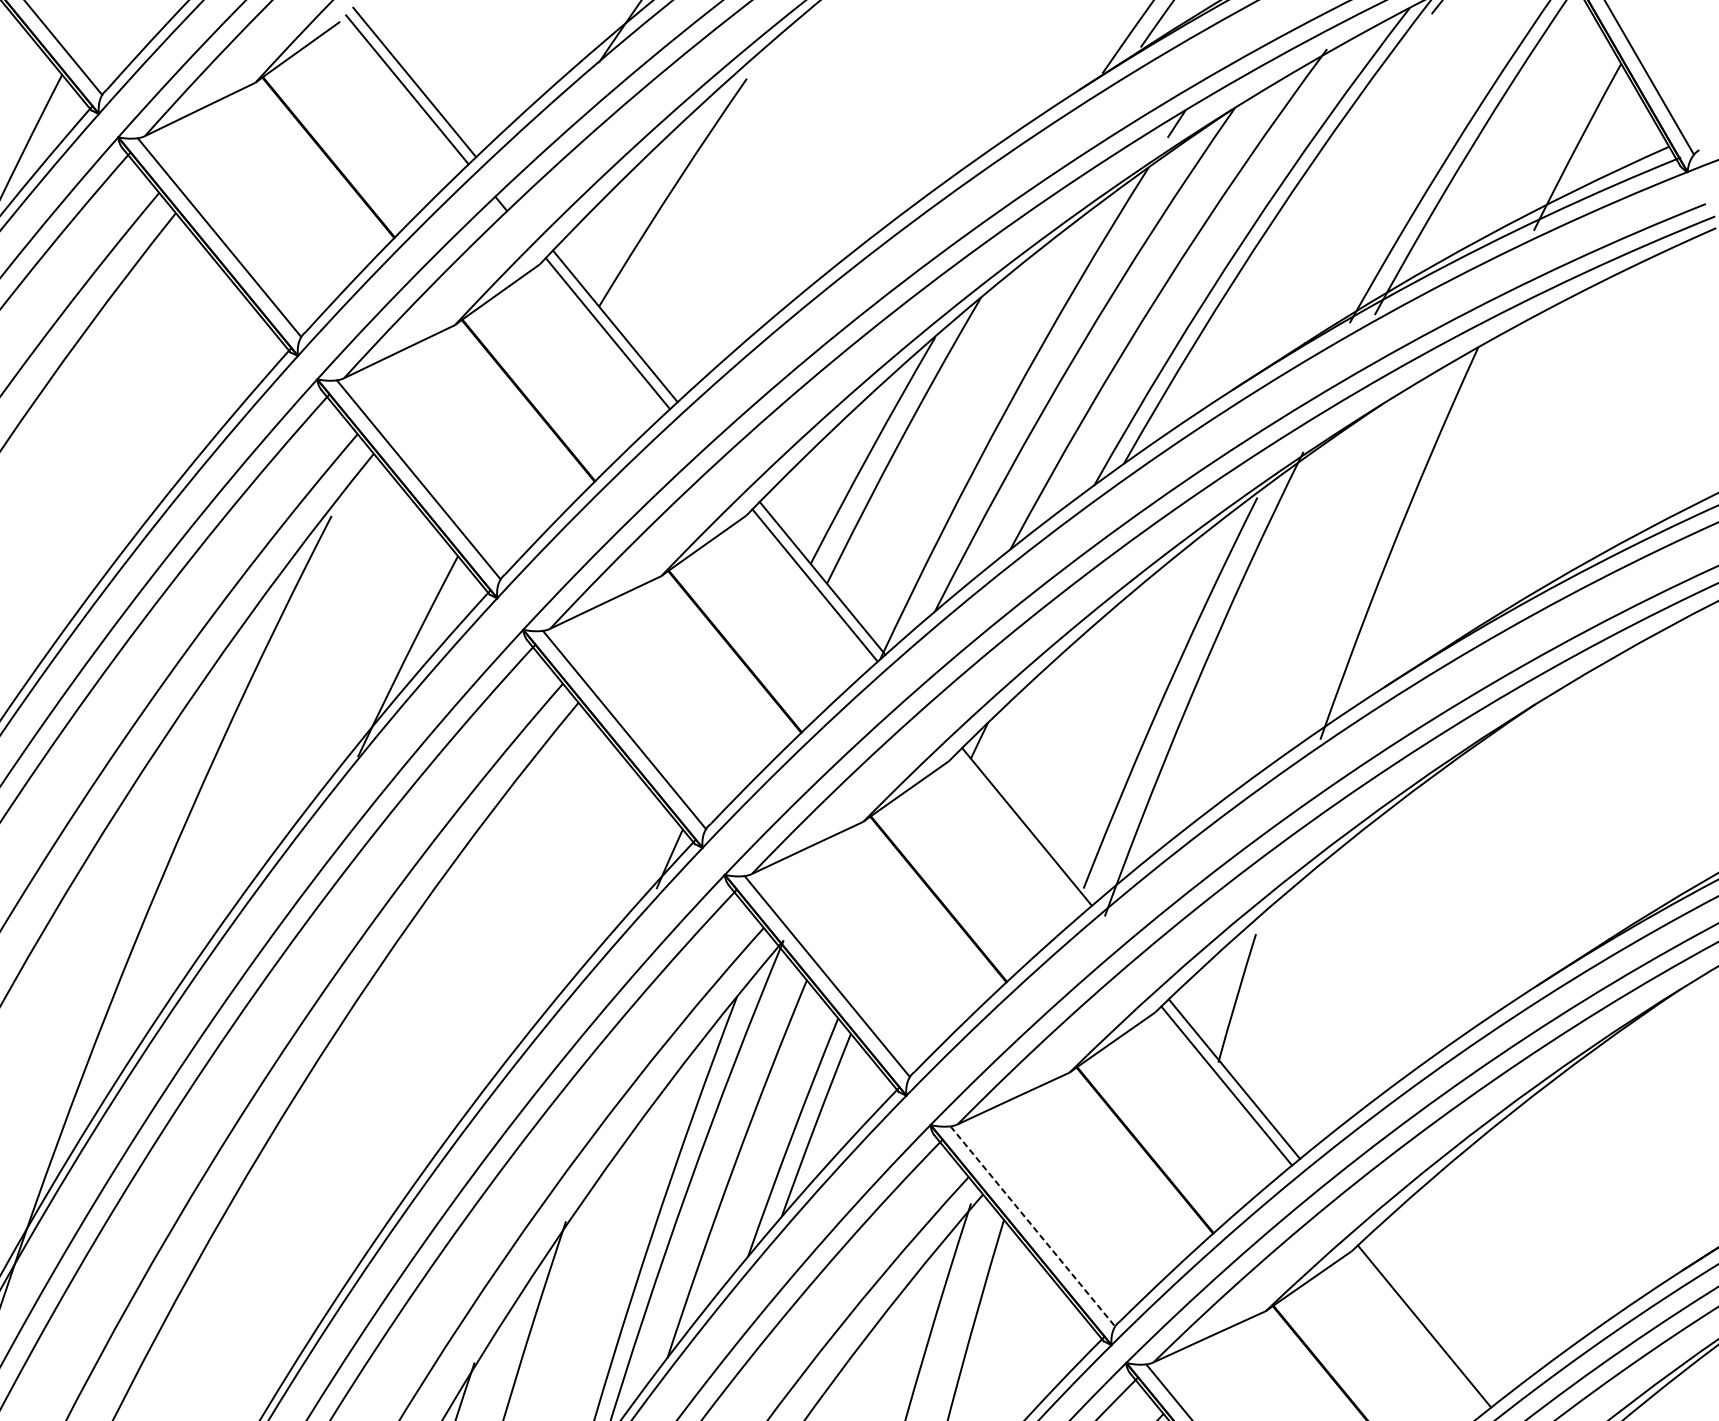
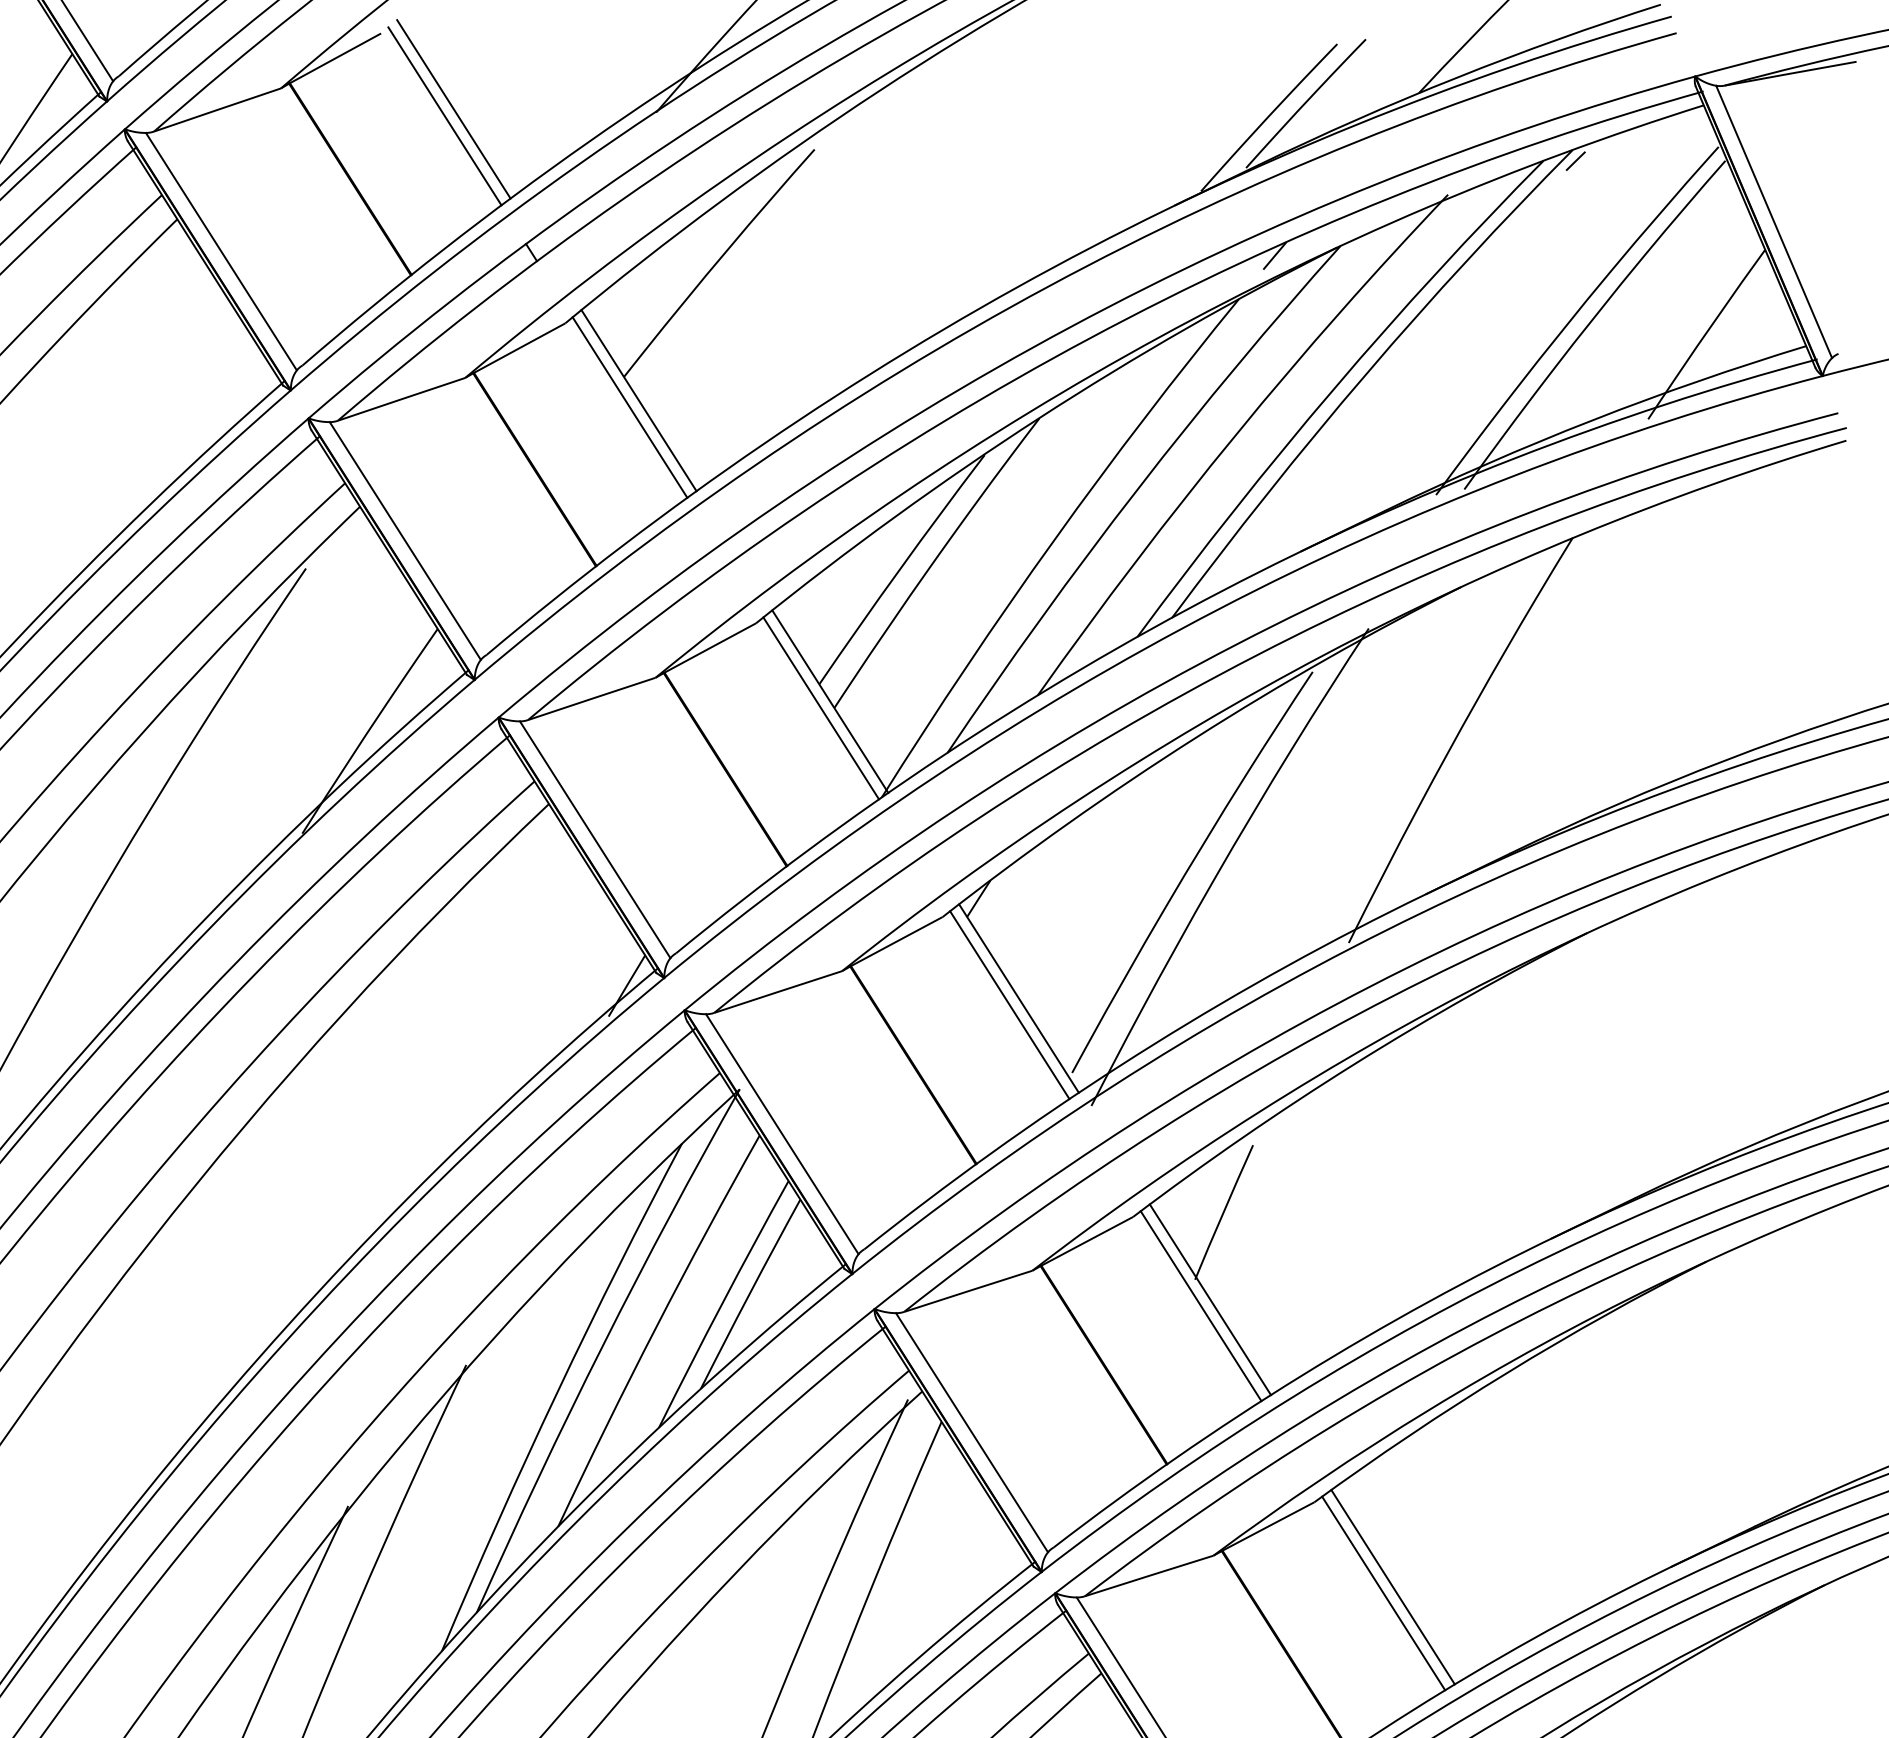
line: (1019, 834) -> (1009, 1005), added
line: (1033, 1226) -> (972, 1432), dashed -> solid
line: (1431, 1320) -> (1392, 1587), added

